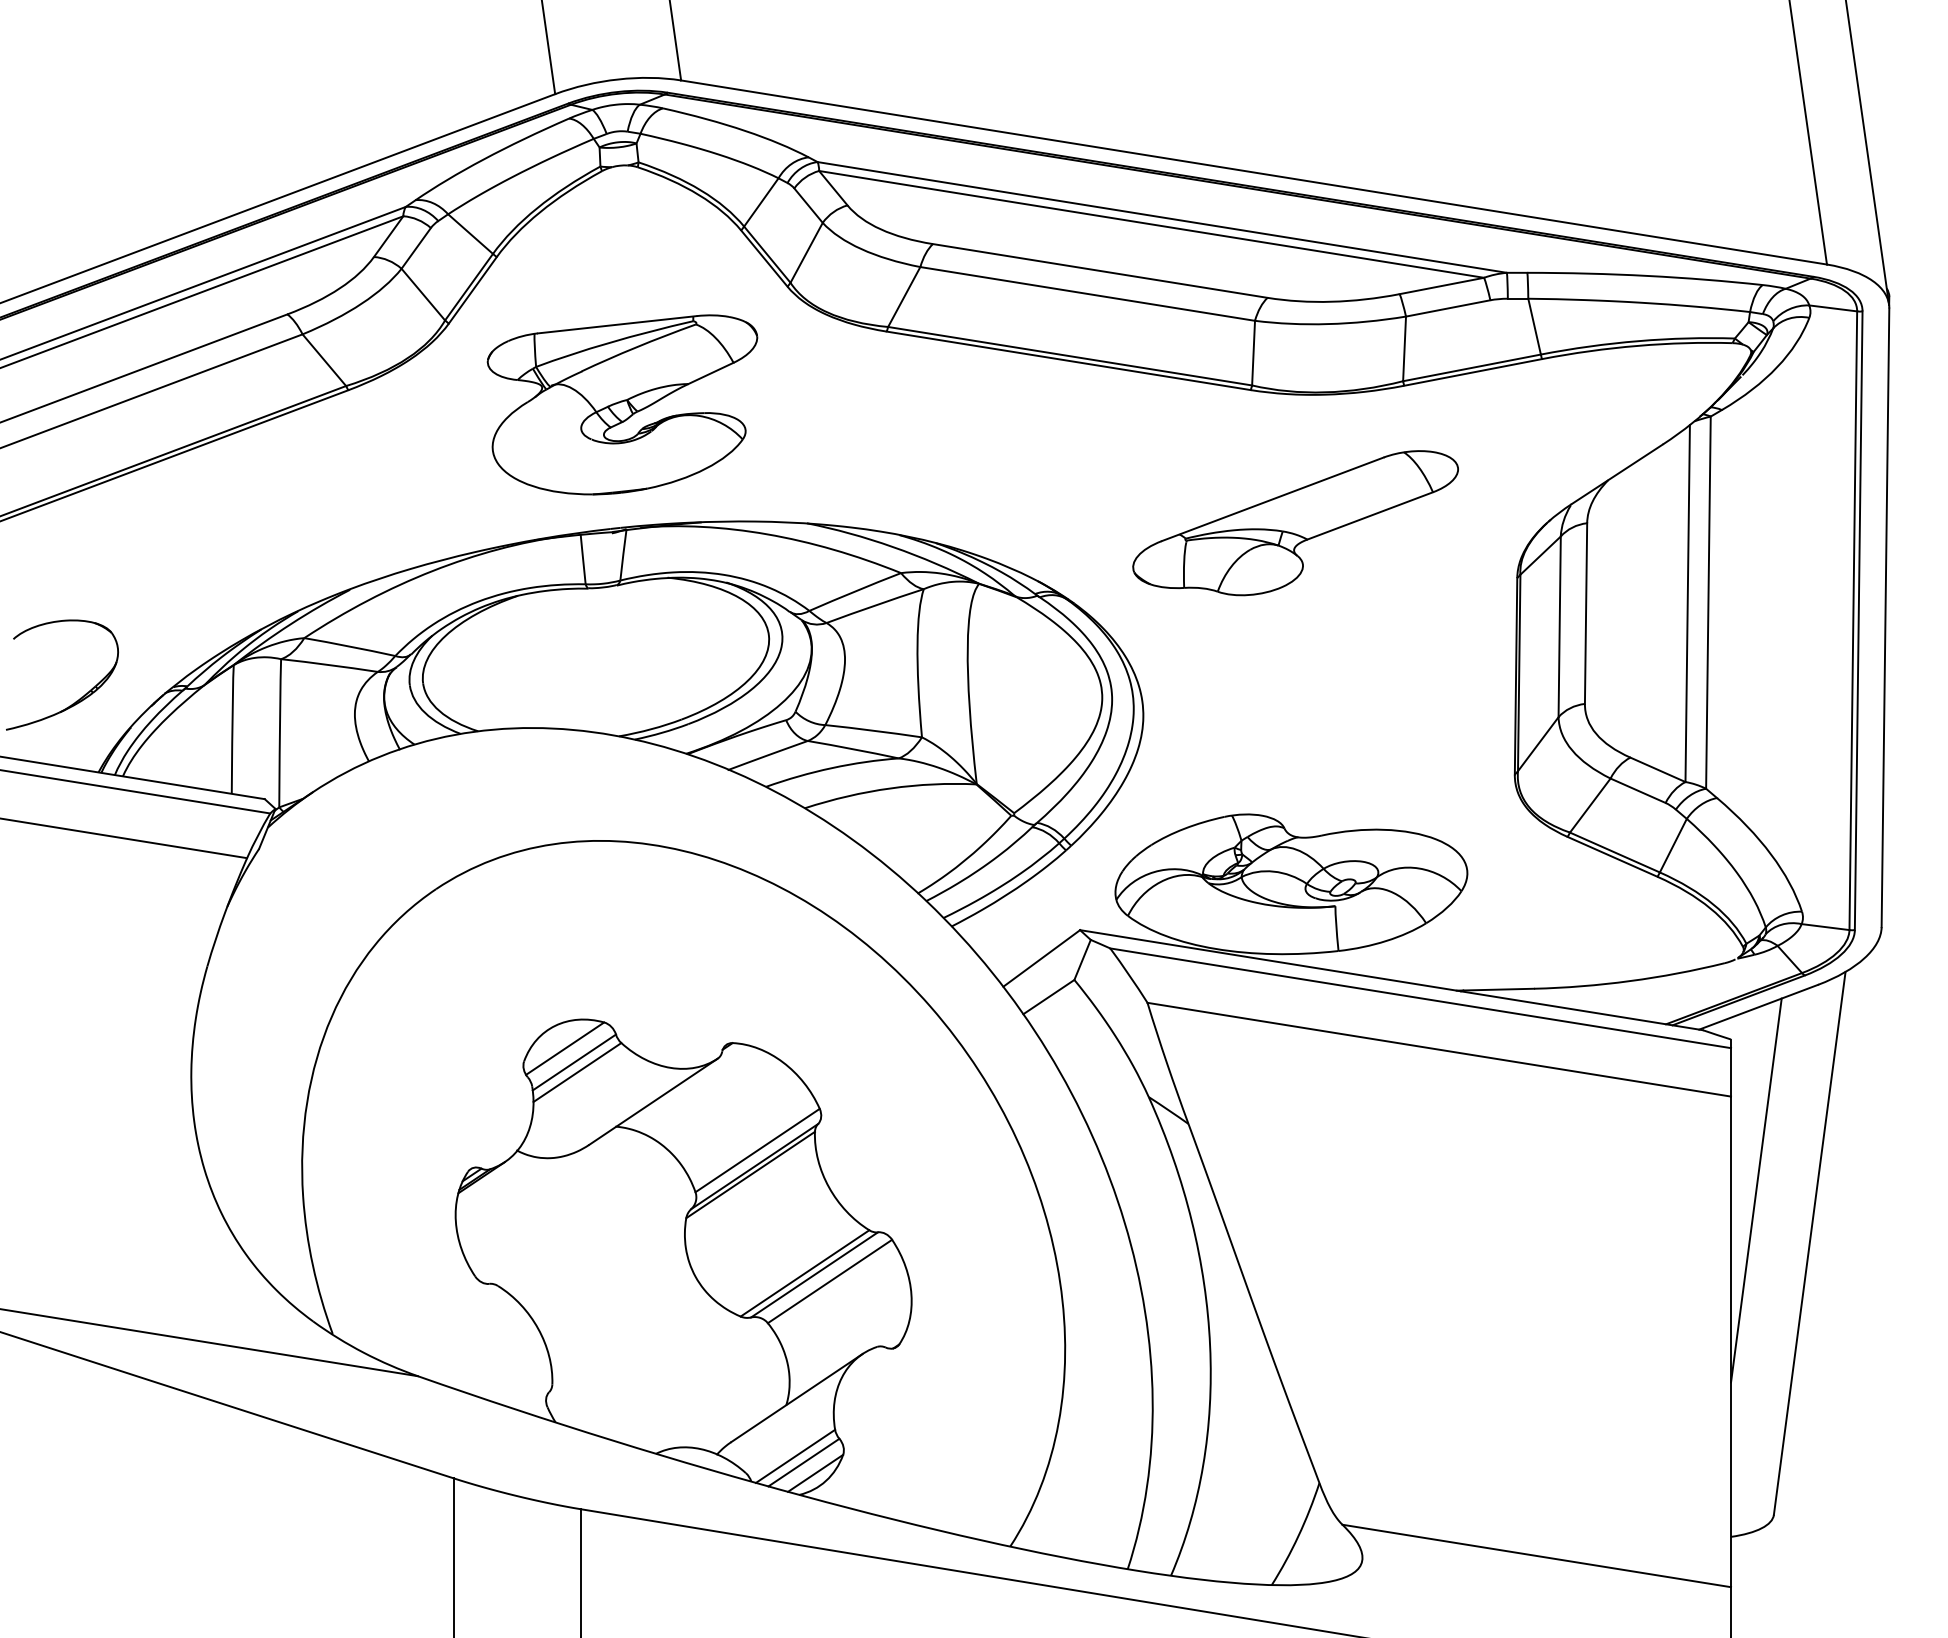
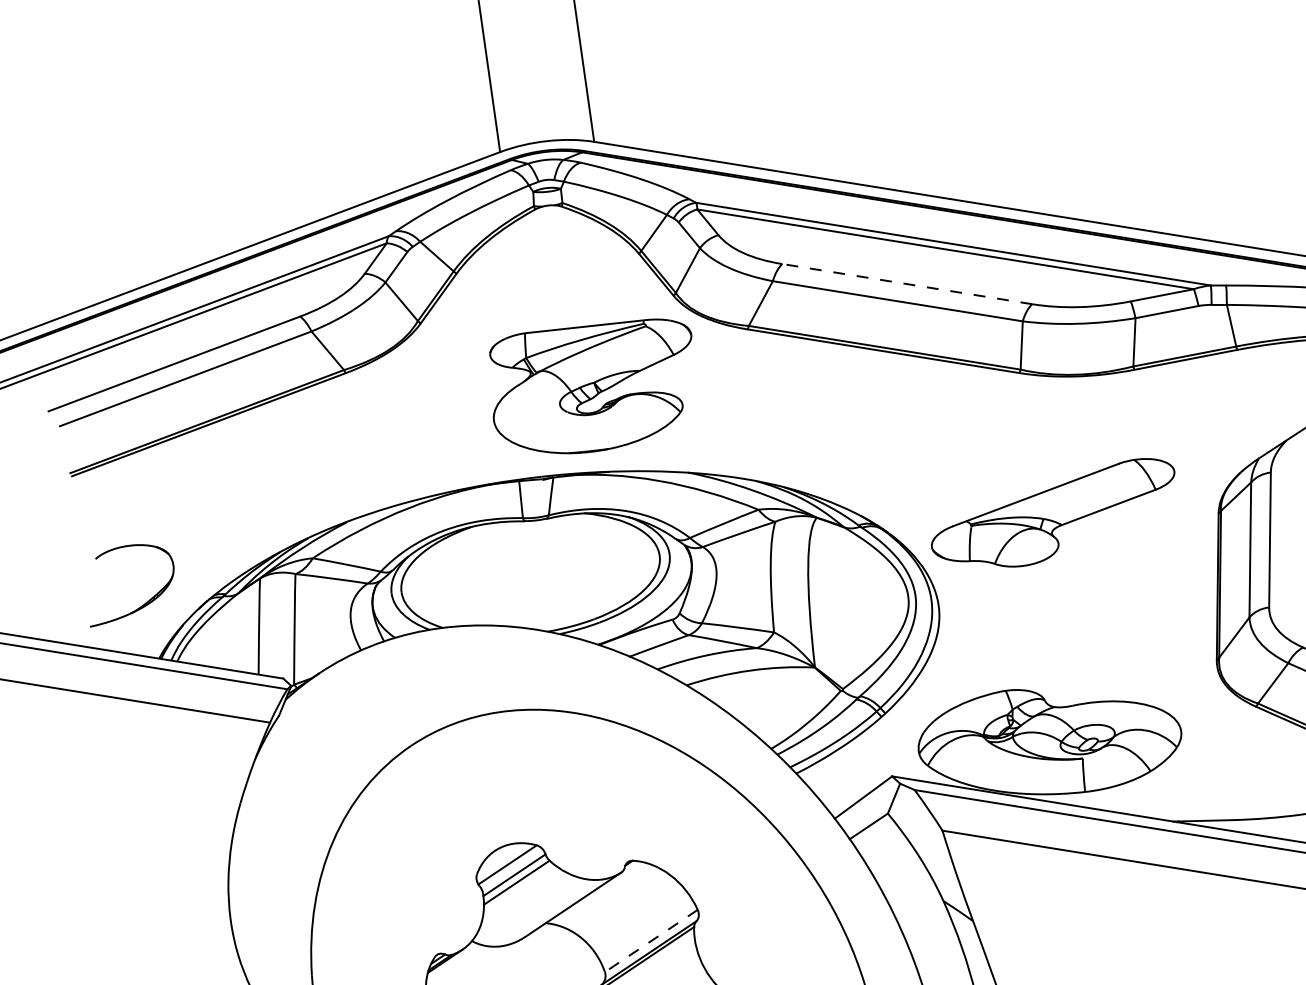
line: (1099, 270) -> (906, 283), solid -> dashed
part: (622, 404) -> (590, 386), moved
part: (1295, 523) -> (1053, 513), moved
line: (757, 1150) -> (651, 940), solid -> dashed

